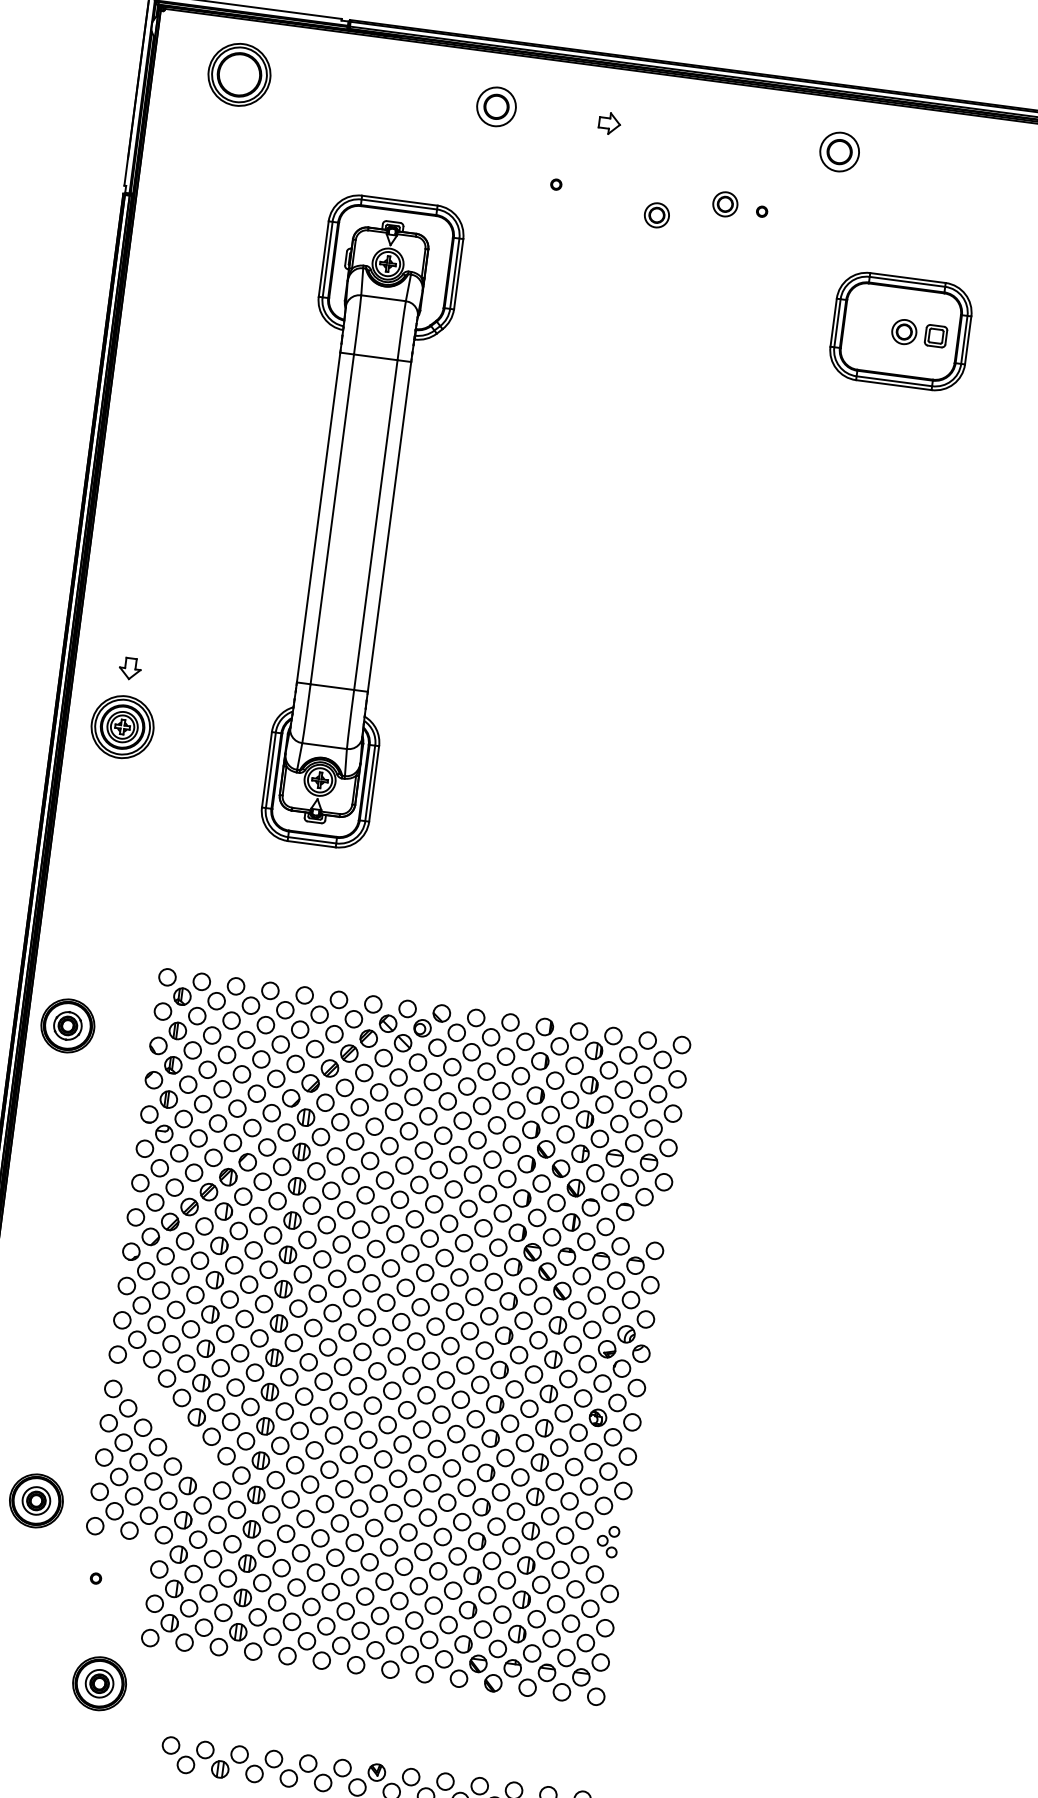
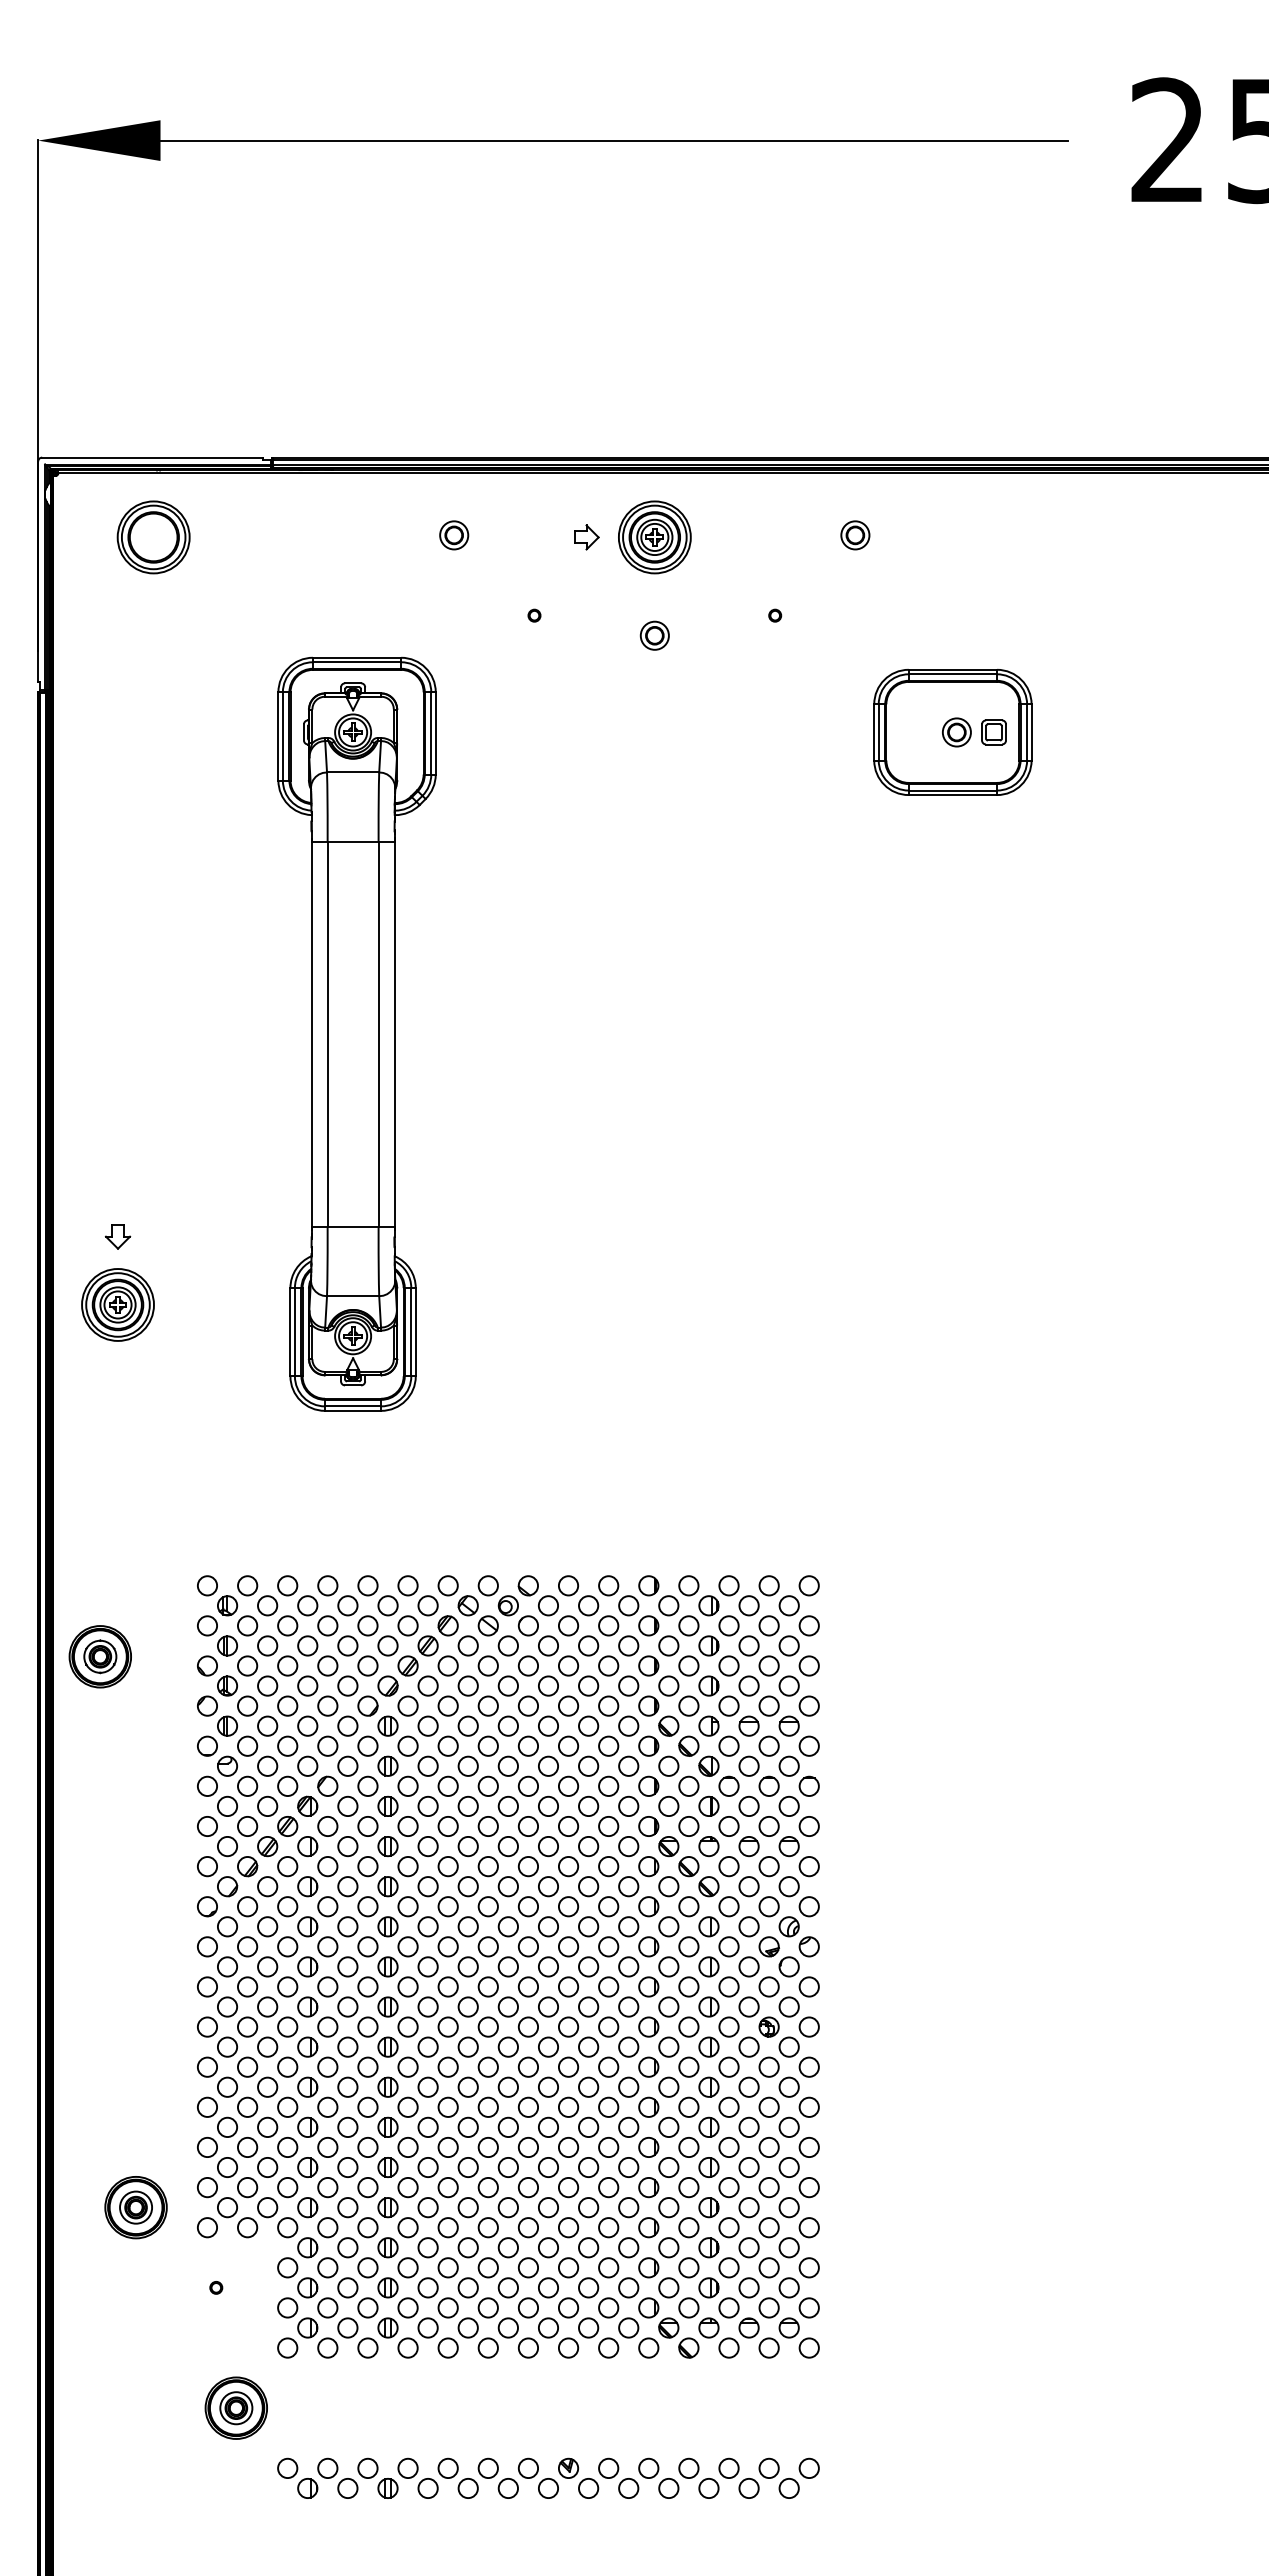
part: (496, 107) -> (454, 535), size x0.62
part: (667, 131) -> (654, 537), added
part: (839, 152) -> (855, 535), size x0.62
part: (725, 204) -> (731, 612), removed
part: (649, 1223) -> (798, 1795), added
part: (169, 1421) -> (277, 2096), added
part: (607, 1541) -> (798, 2167), size x1.67
part: (144, 1749) -> (297, 2477), added

